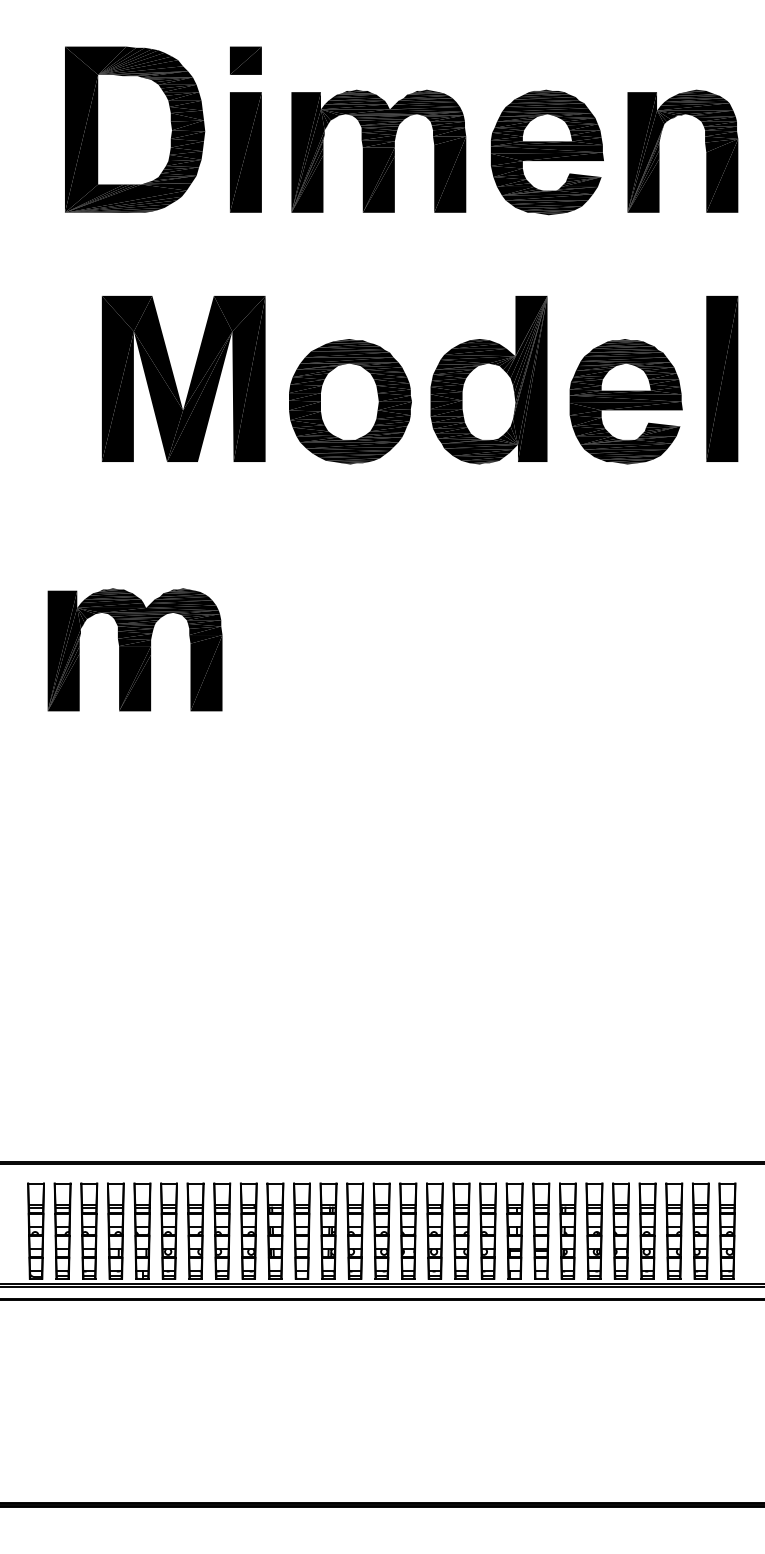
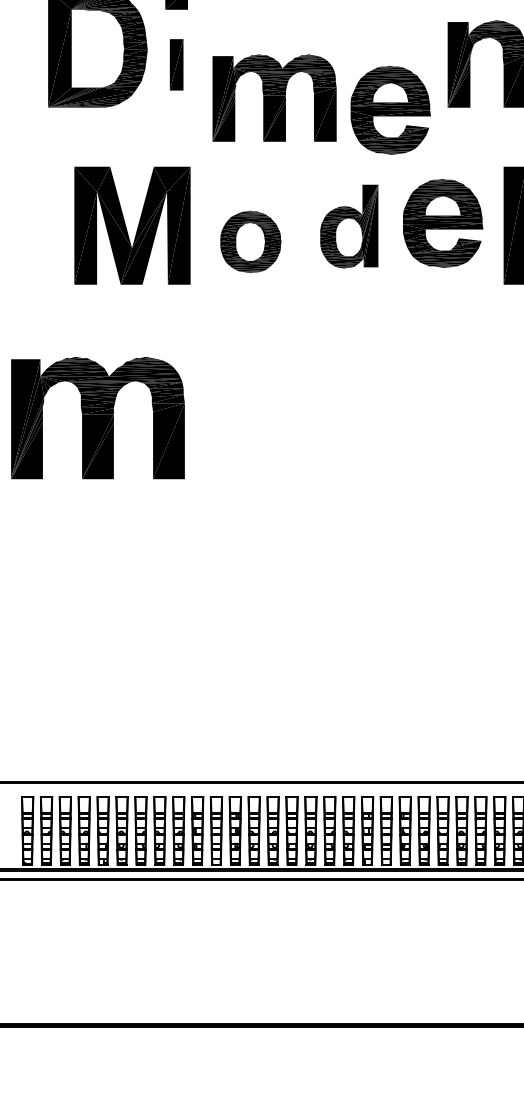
part: (378, 150) -> (274, 97), moved
part: (245, 152) -> (176, 64), size x0.6
part: (546, 152) -> (390, 110), moved
part: (488, 380) -> (348, 226), size x0.7
part: (350, 401) -> (250, 241), size x0.7
part: (625, 401) -> (442, 223), moved
part: (134, 649) -> (97, 417), size x1.4

